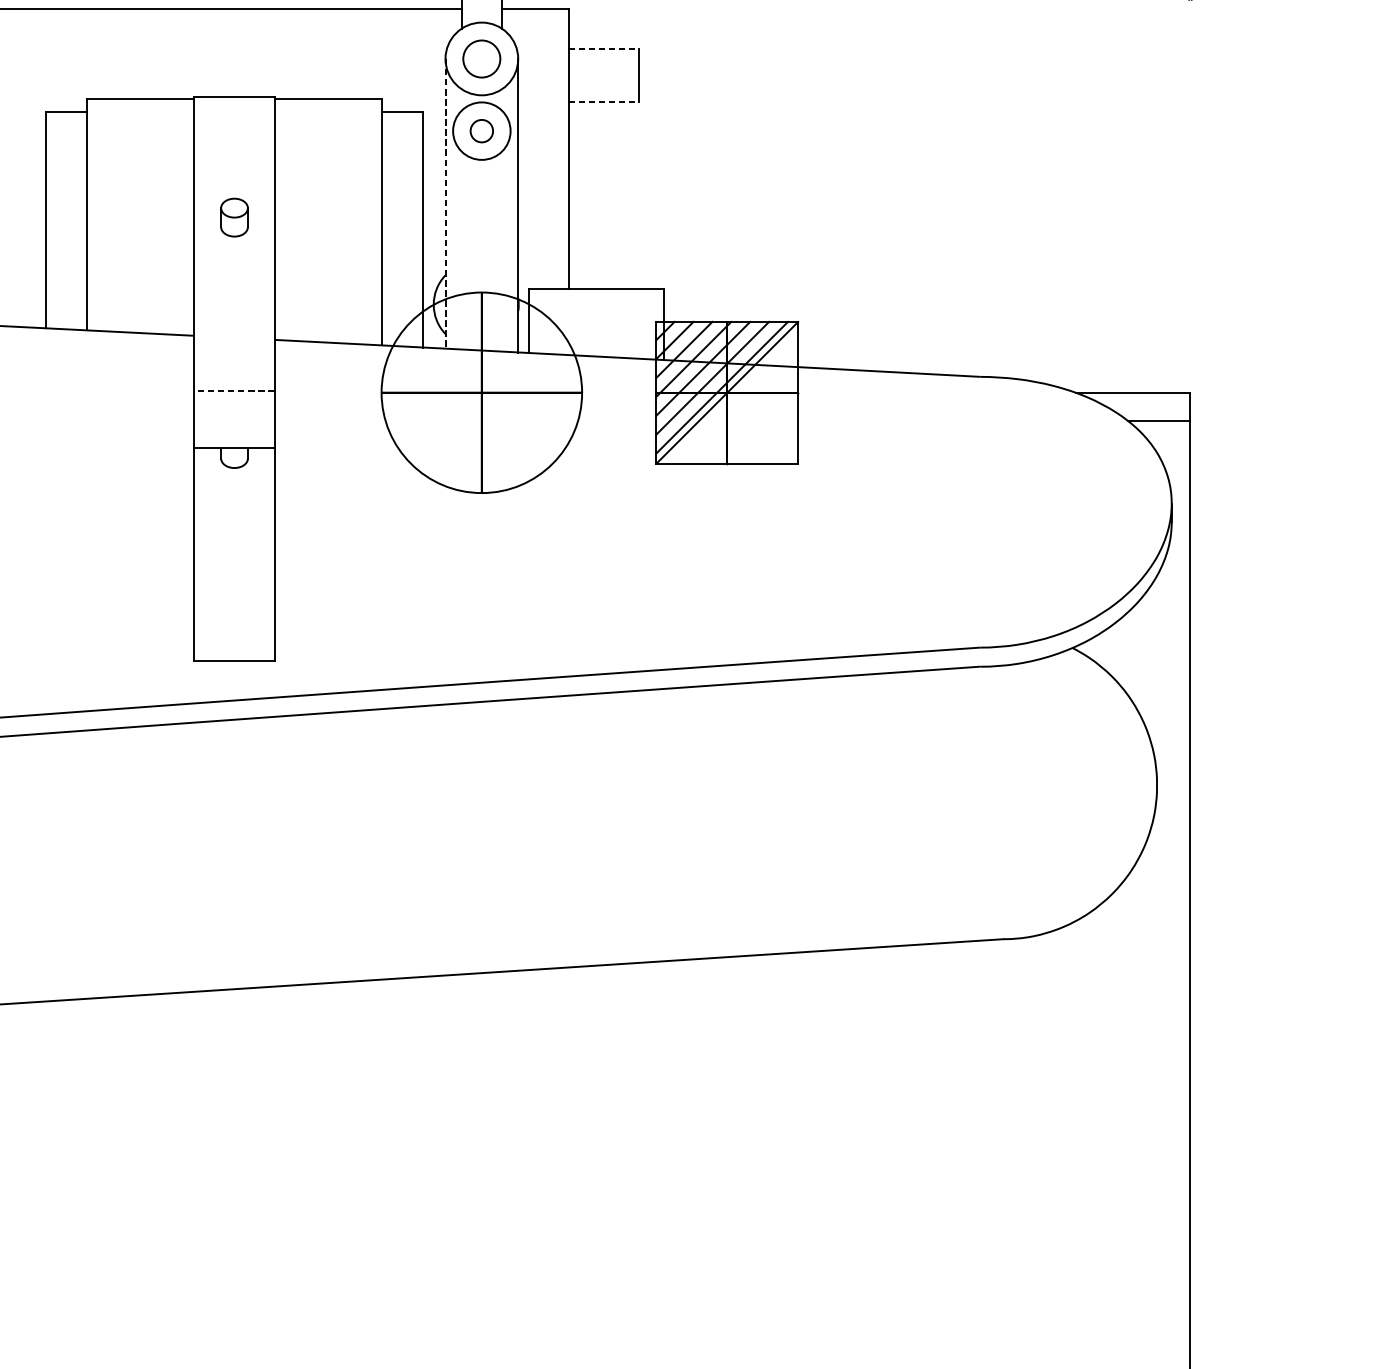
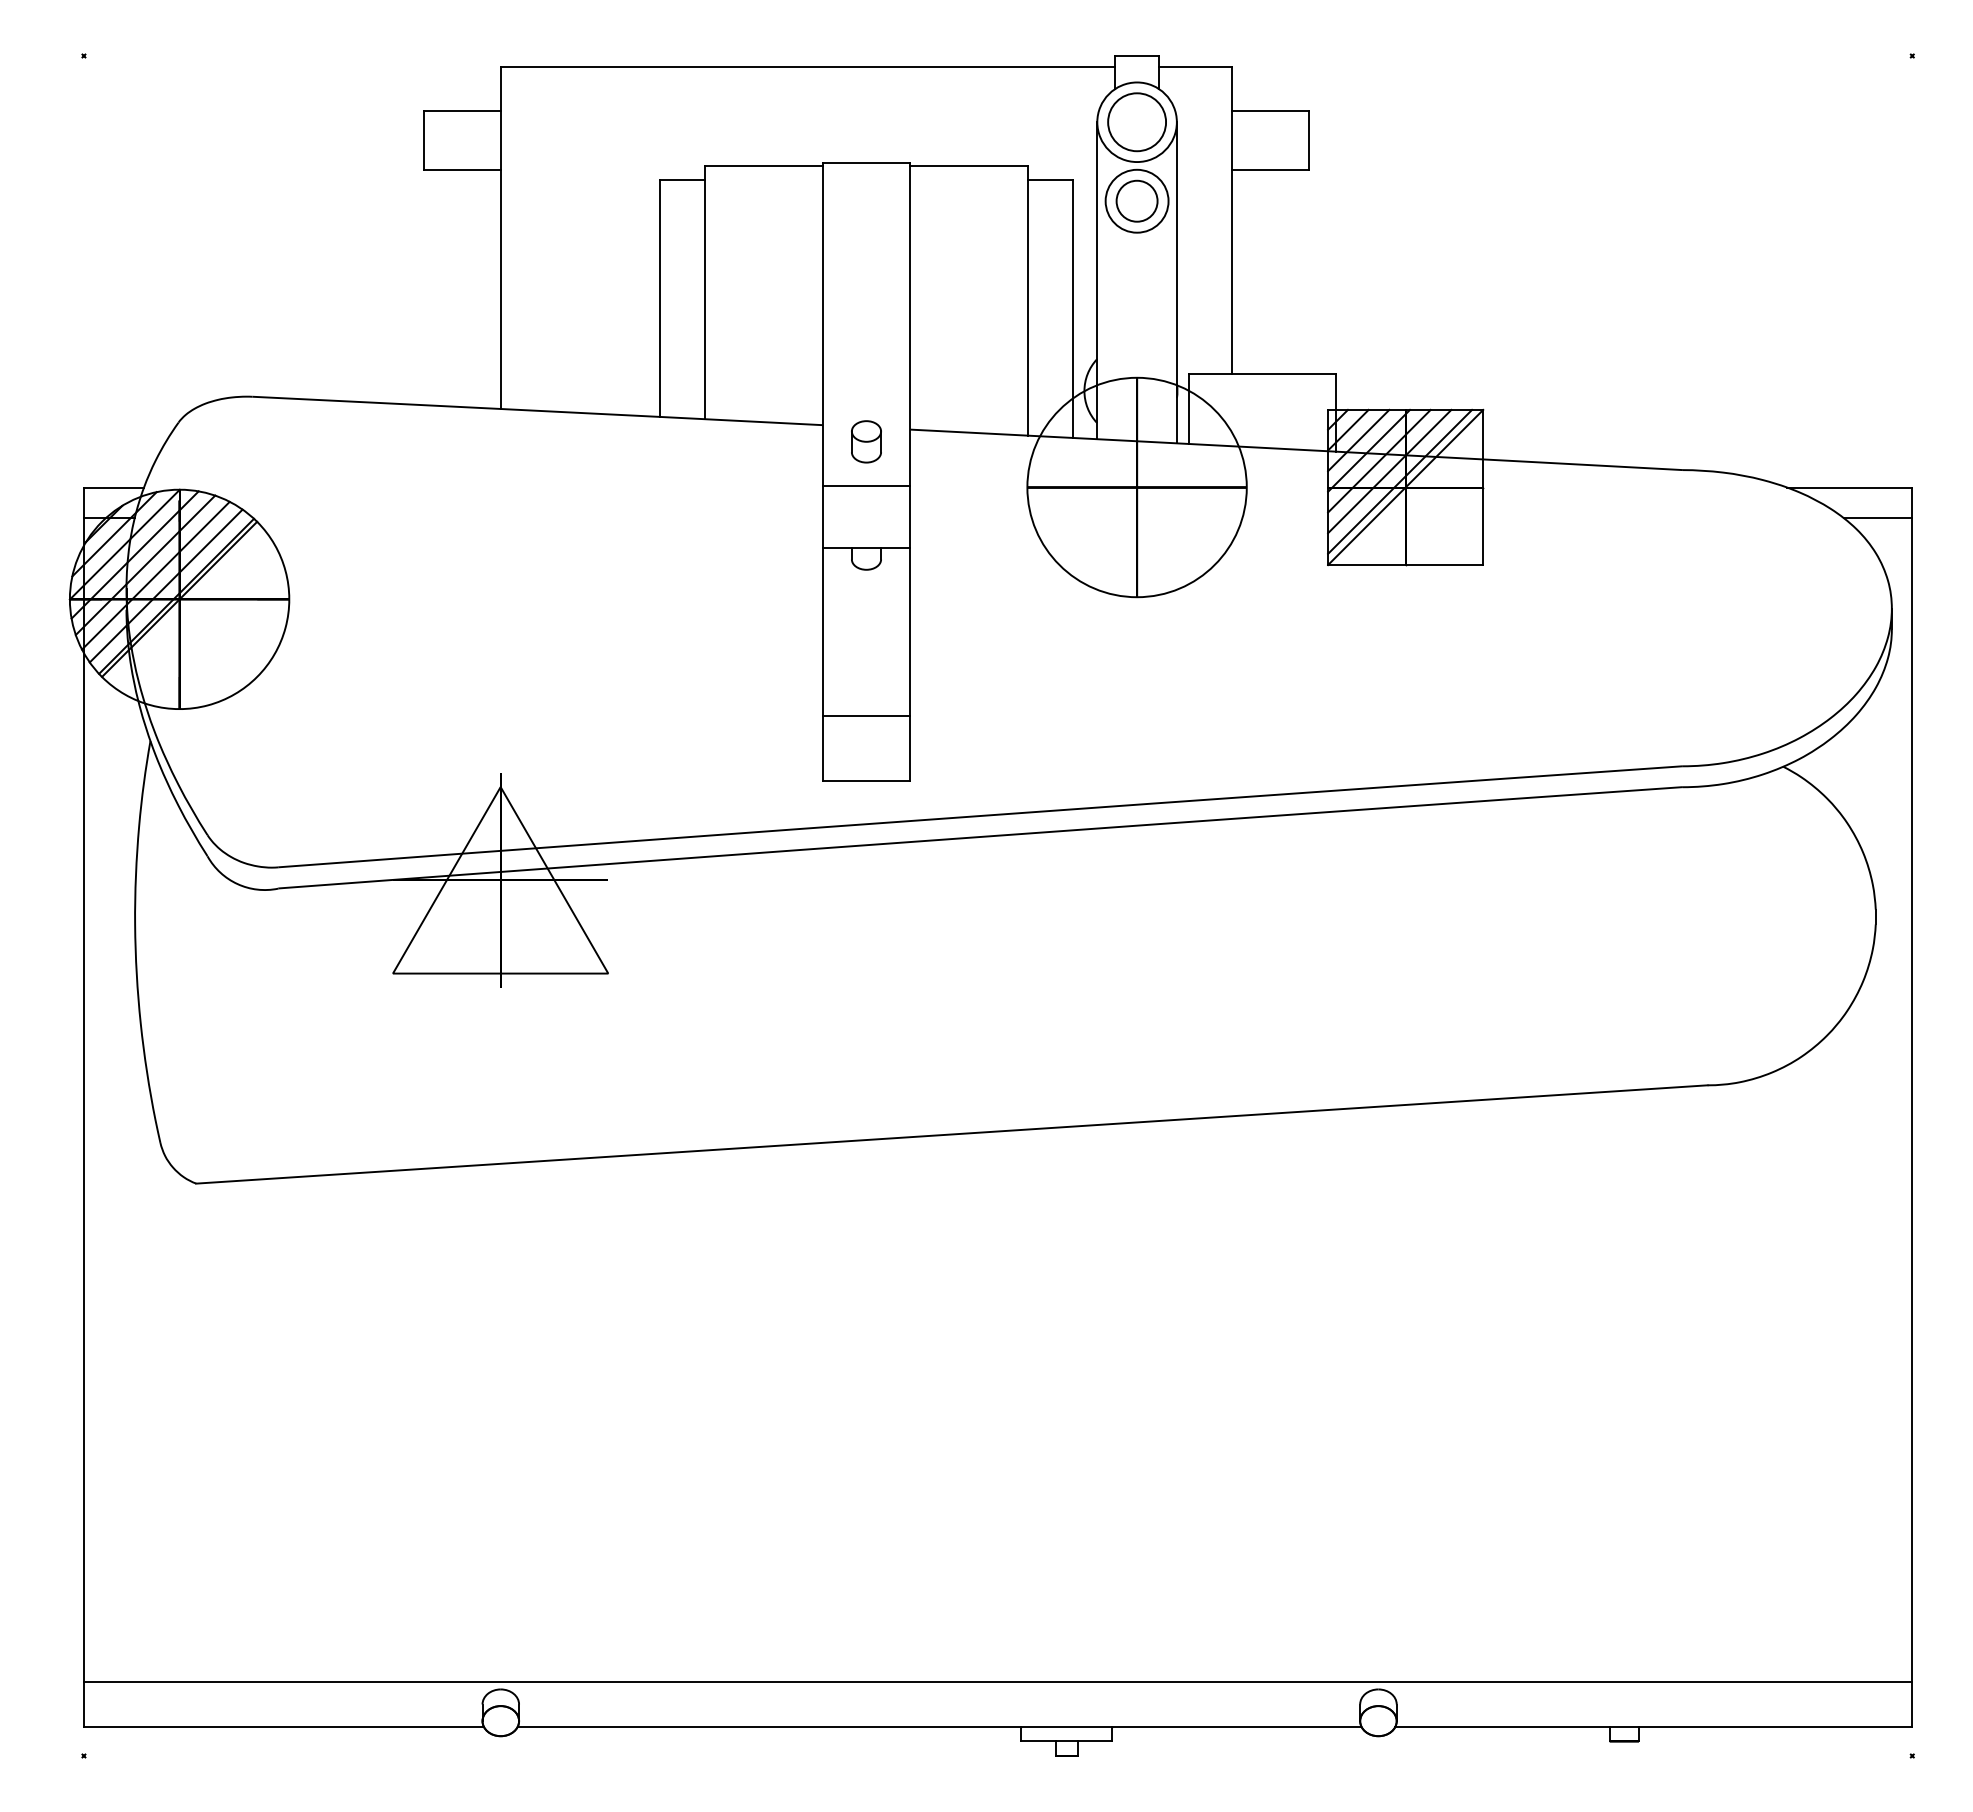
line: (603, 49) -> (1270, 111), dashed -> solid
circle: (481, 59) -> (1136, 122), size x1.43
line: (603, 102) -> (1270, 169), dashed -> solid
circle: (481, 130) -> (1136, 200), size x1.67
line: (445, 204) -> (1097, 281), dashed -> solid
part: (234, 217) -> (866, 441), moved
line: (234, 390) -> (866, 485), dashed -> solid
line: (234, 601) -> (866, 715), added

